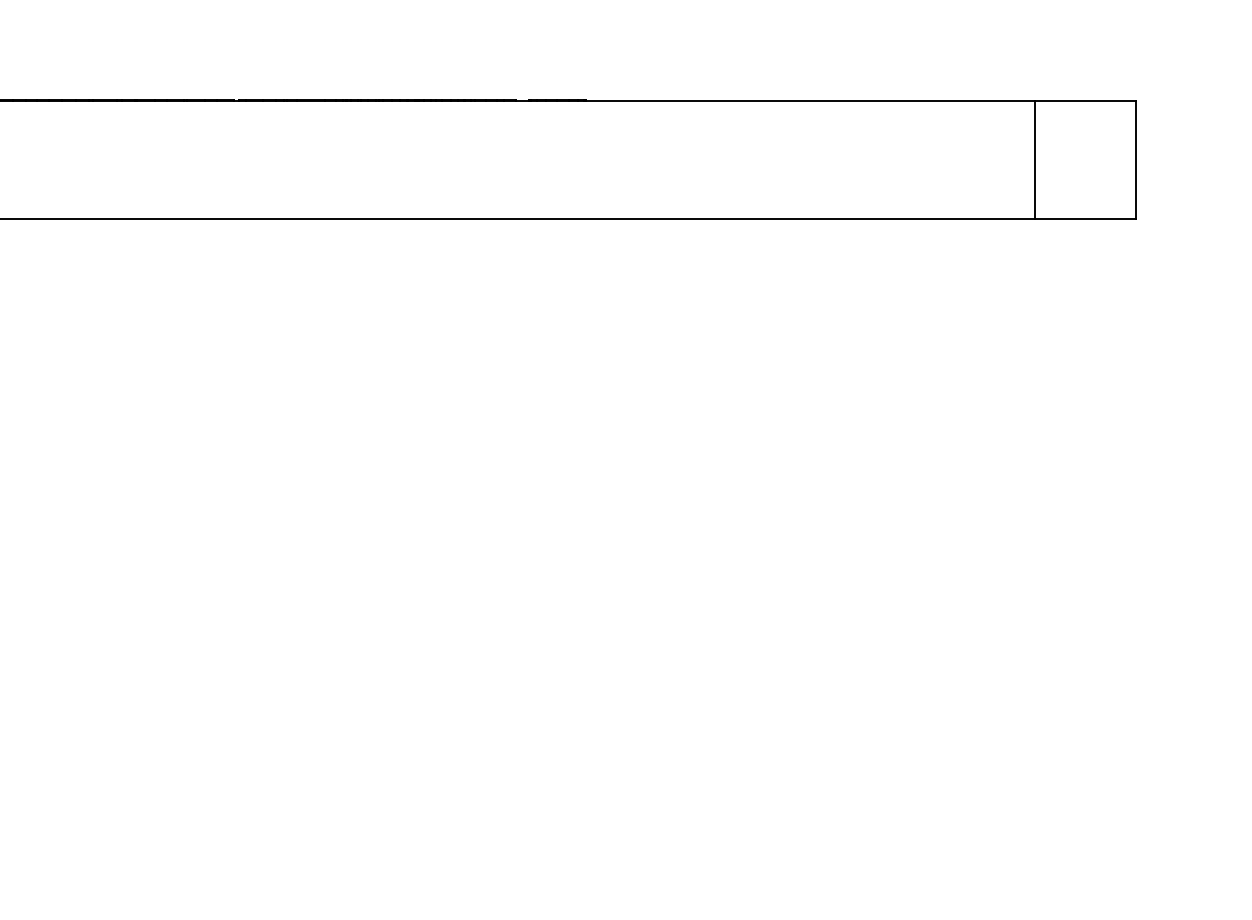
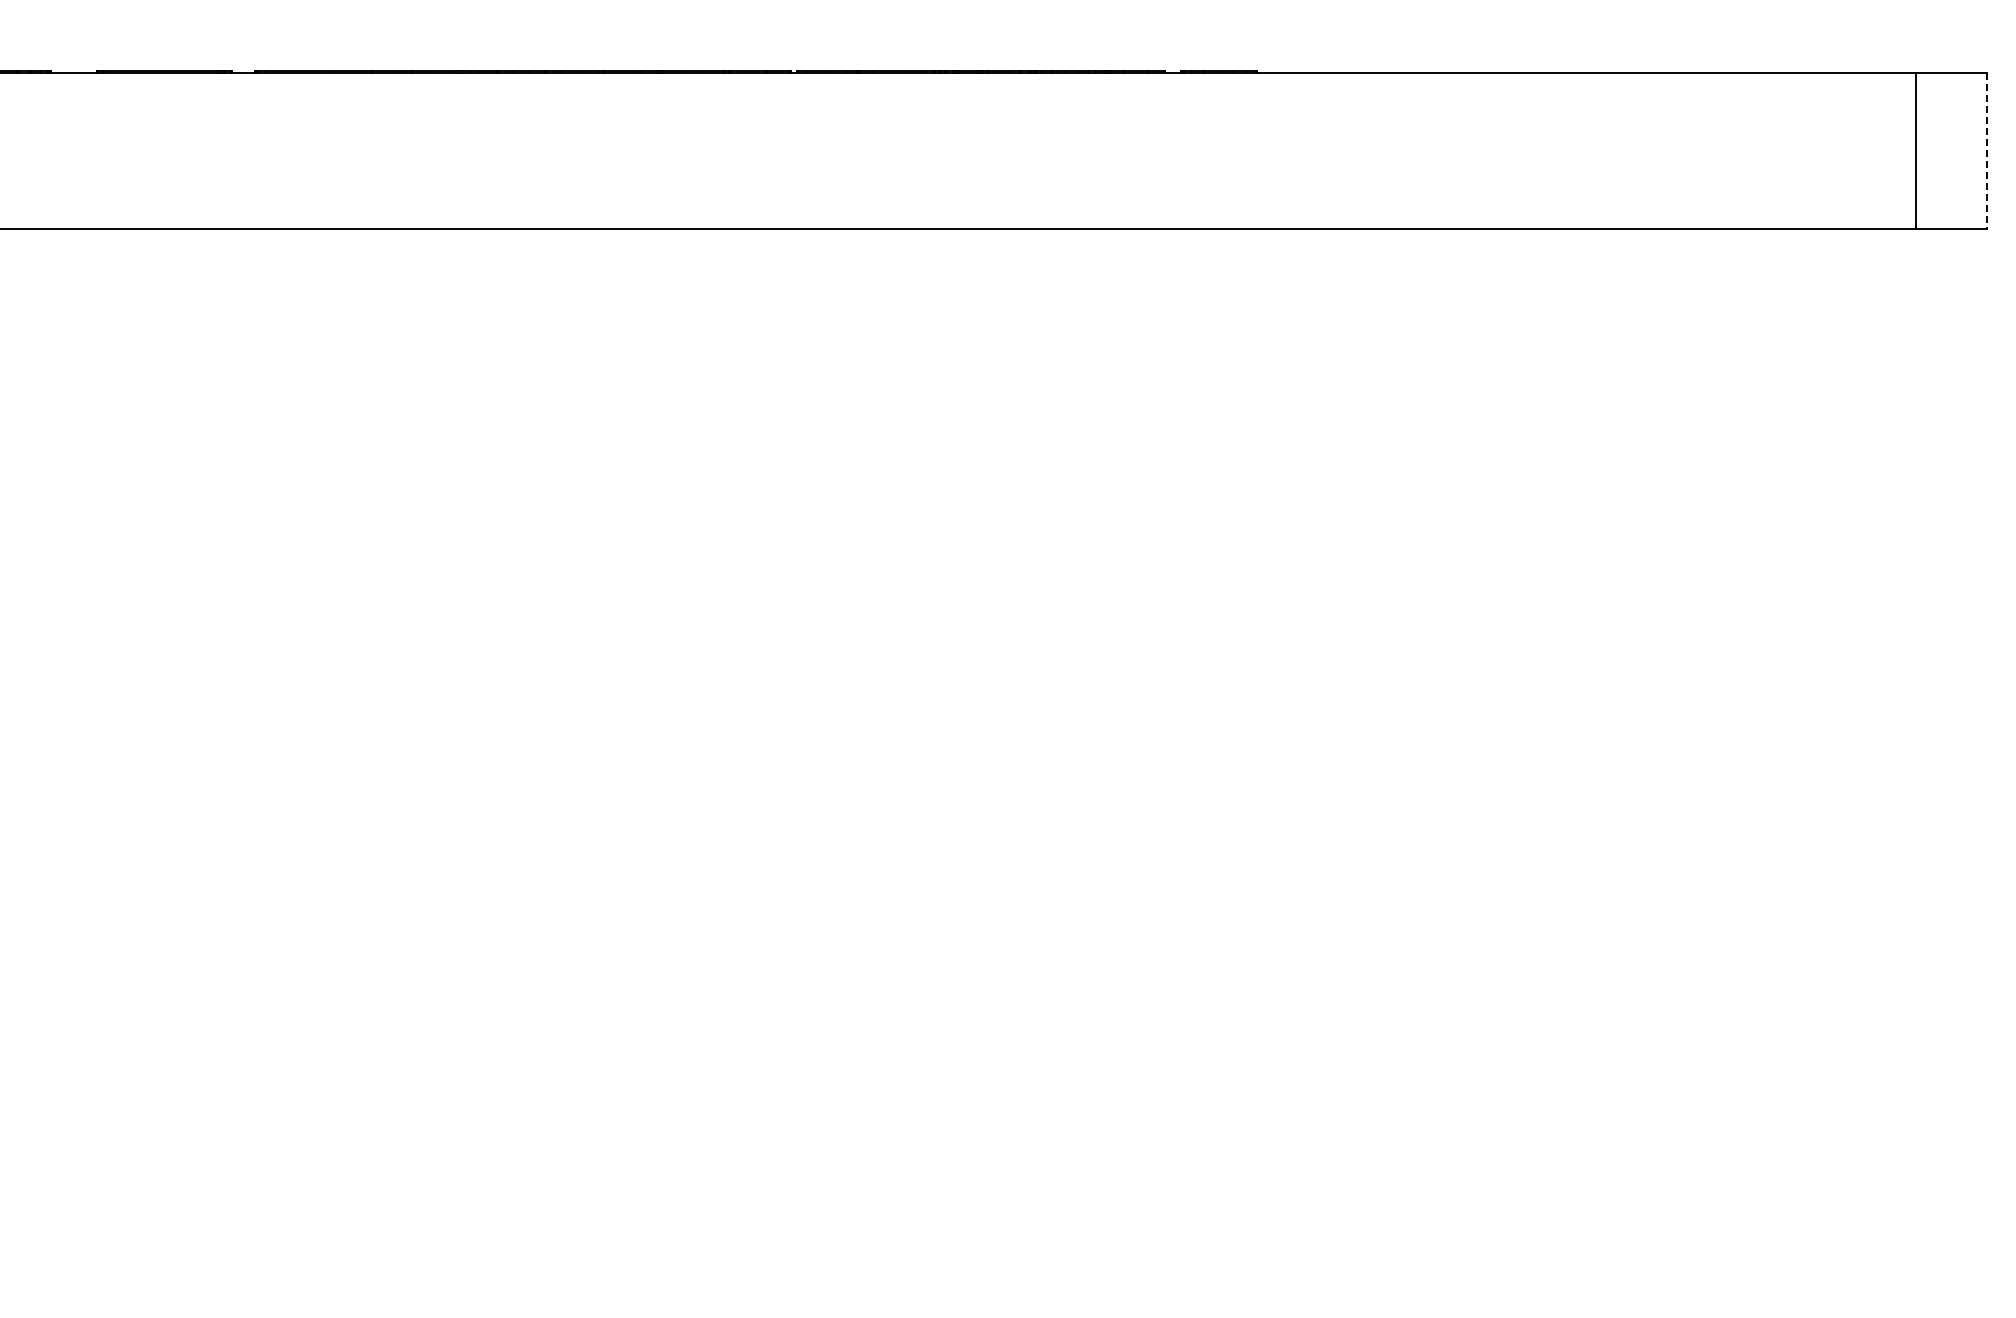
line: (1035, 160) -> (1916, 150), moved
line: (1136, 160) -> (1986, 151), solid -> dashed

